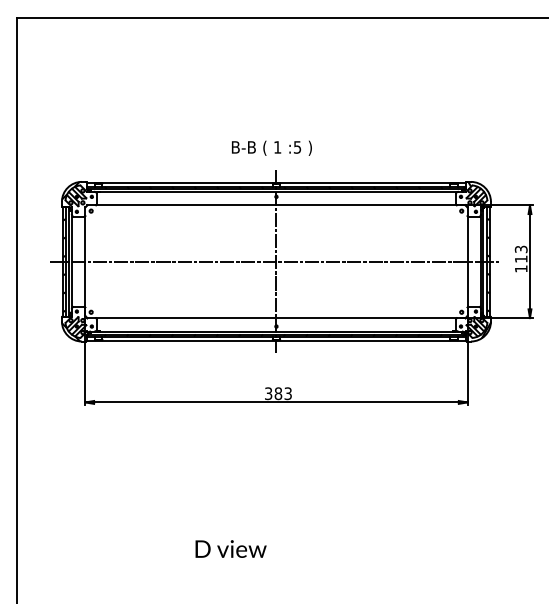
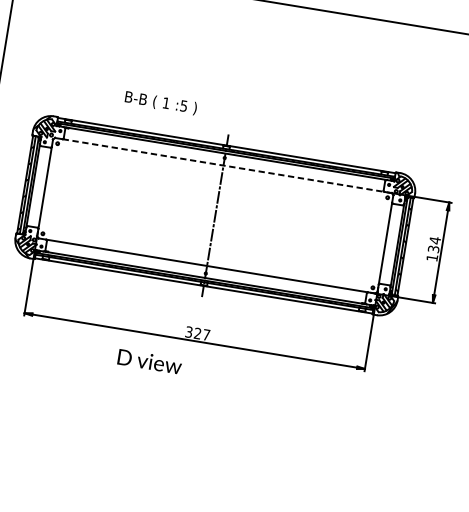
text: (271, 147) -> (160, 102), moved
line: (276, 205) -> (223, 165), solid -> dashed
text: (520, 253) -> (433, 244), 113 -> 134
line: (274, 261) -> (213, 215), removed
text: (282, 393) -> (201, 334), 383 -> 327
text: (230, 548) -> (149, 361), moved

